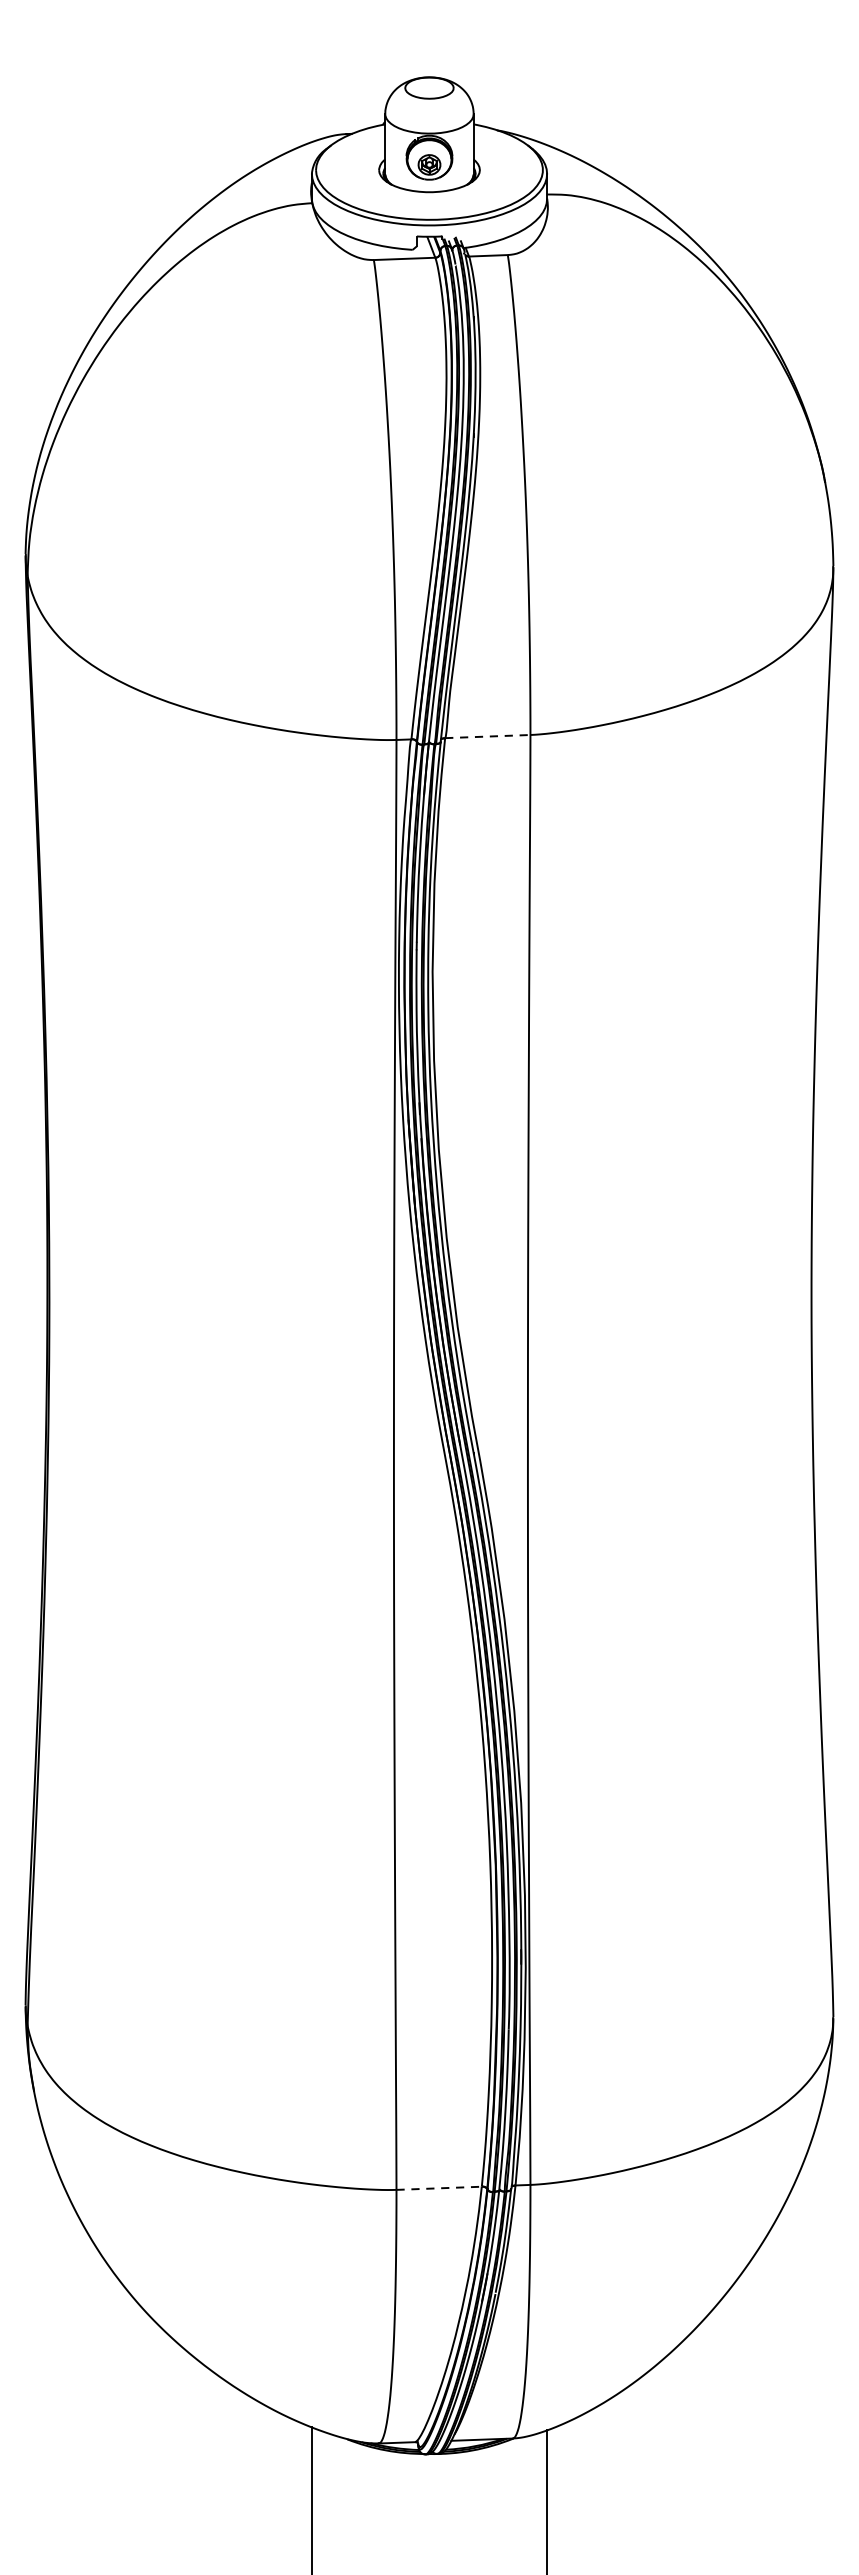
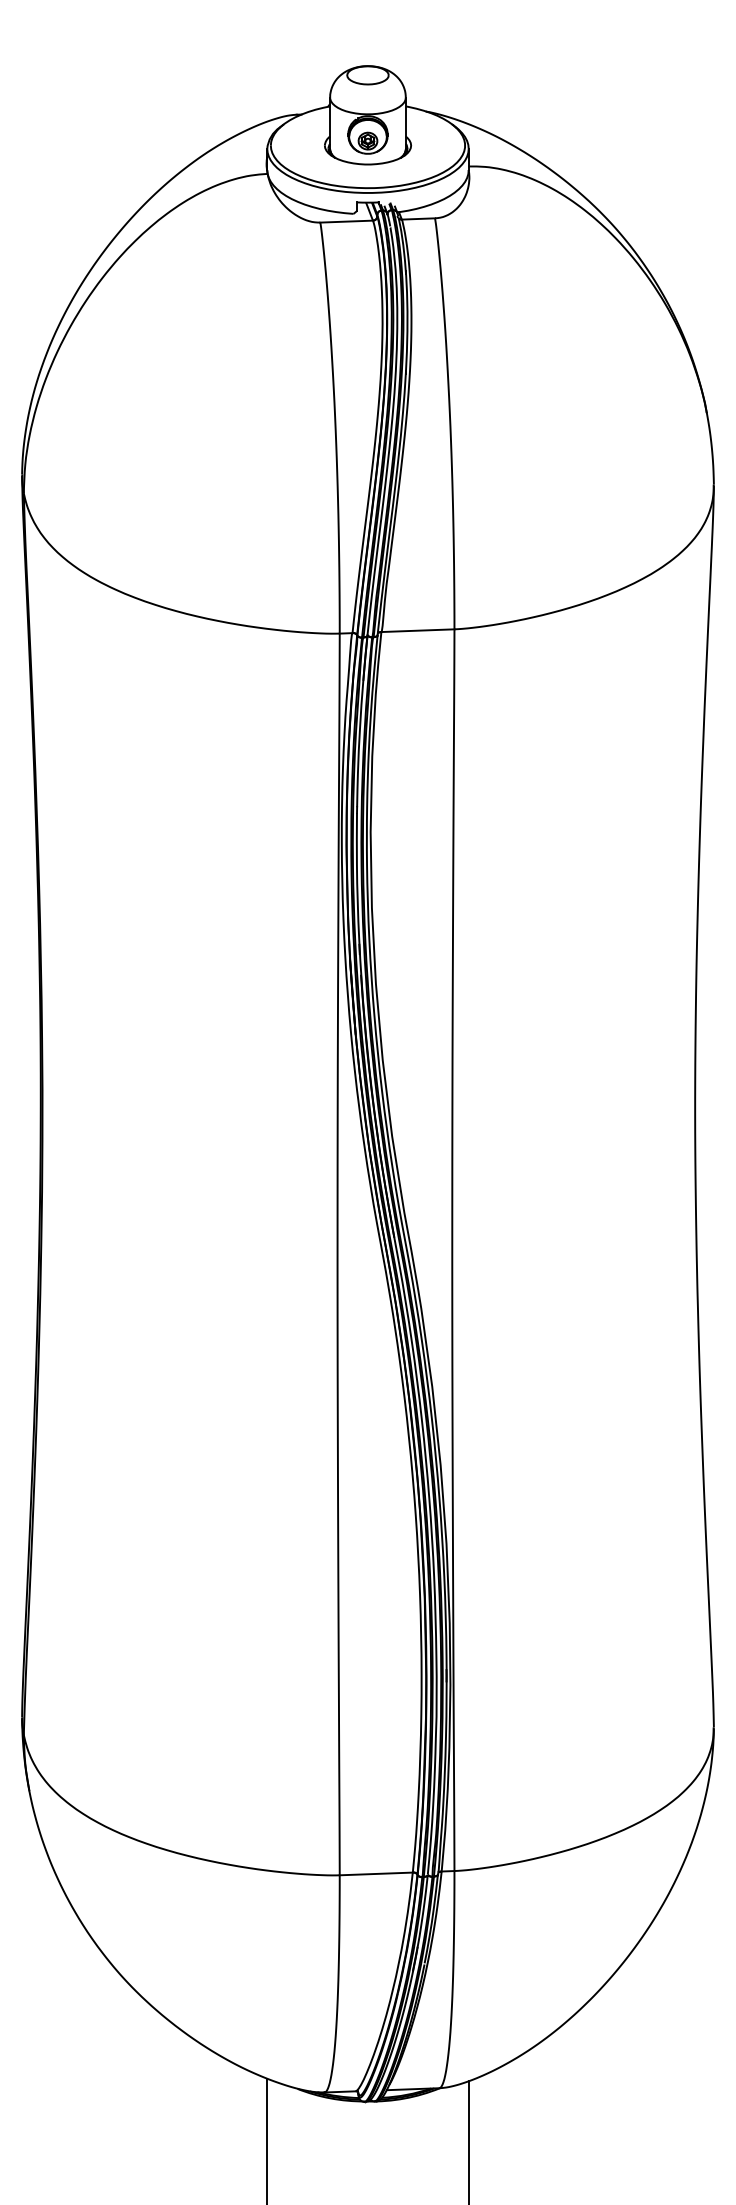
line: (487, 736) -> (417, 630), dashed -> solid
line: (439, 2187) -> (376, 1873), dashed -> solid

